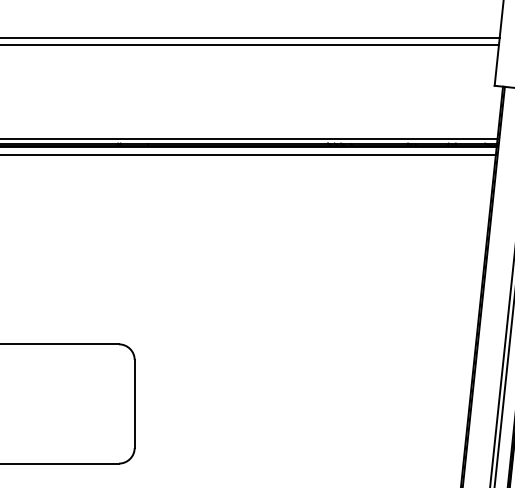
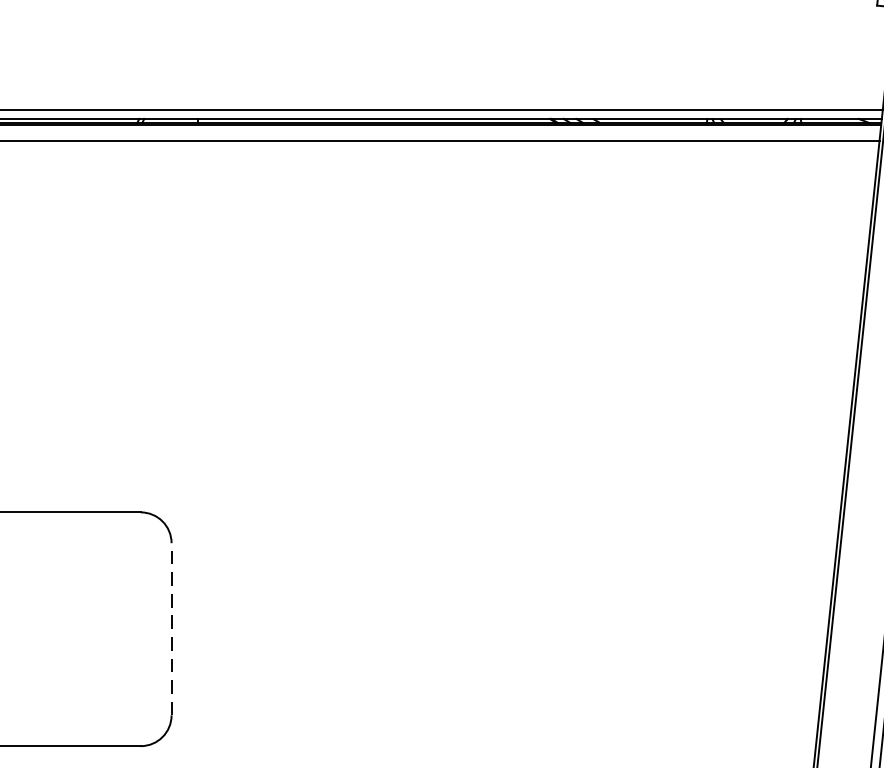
line: (134, 403) -> (171, 628), solid -> dashed

